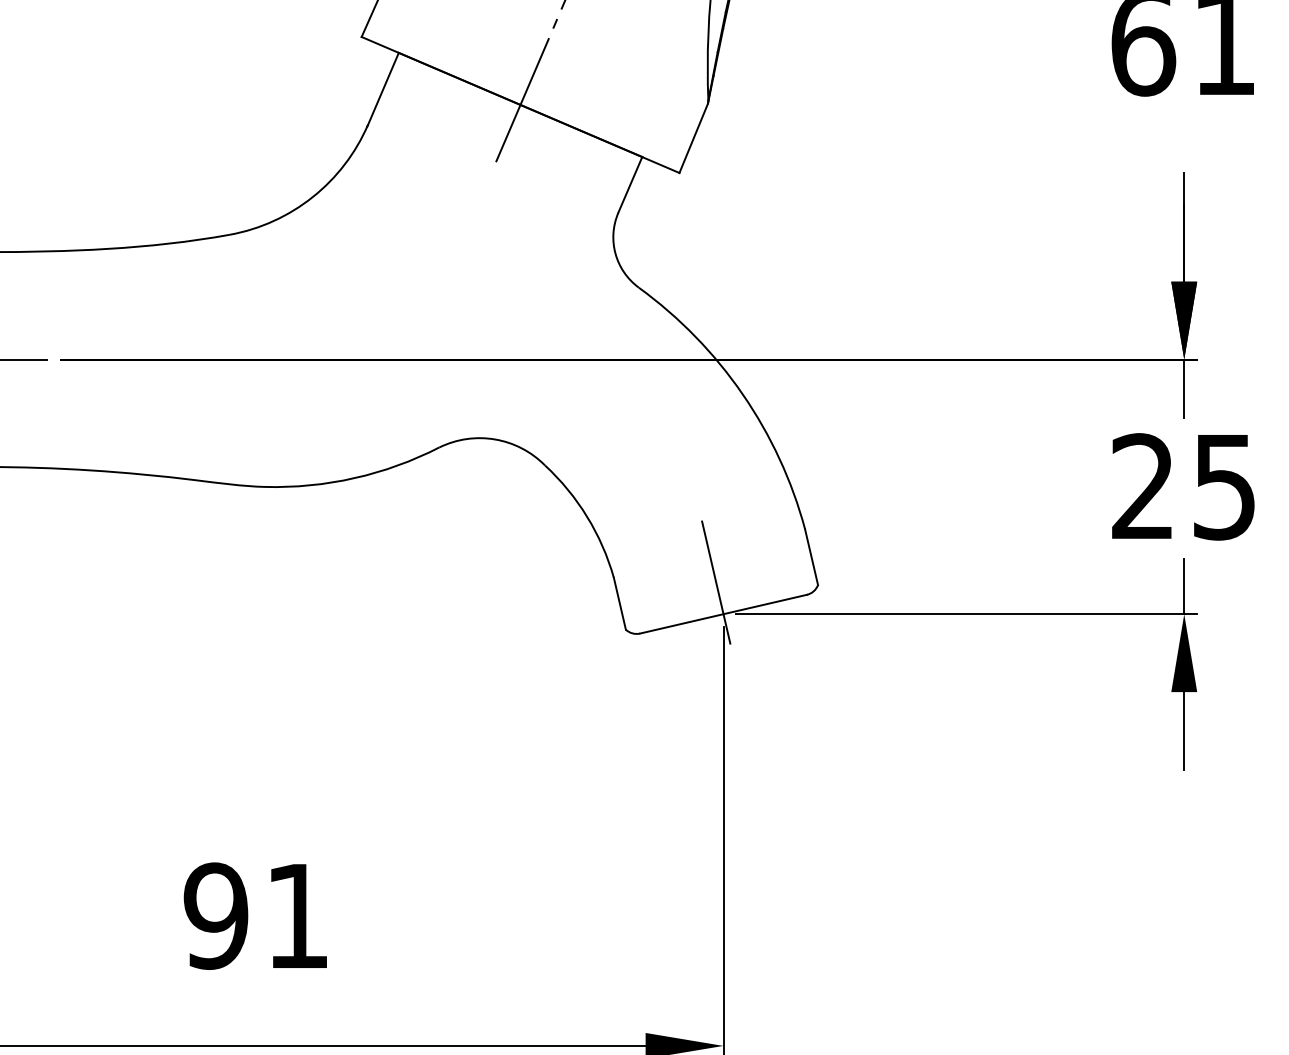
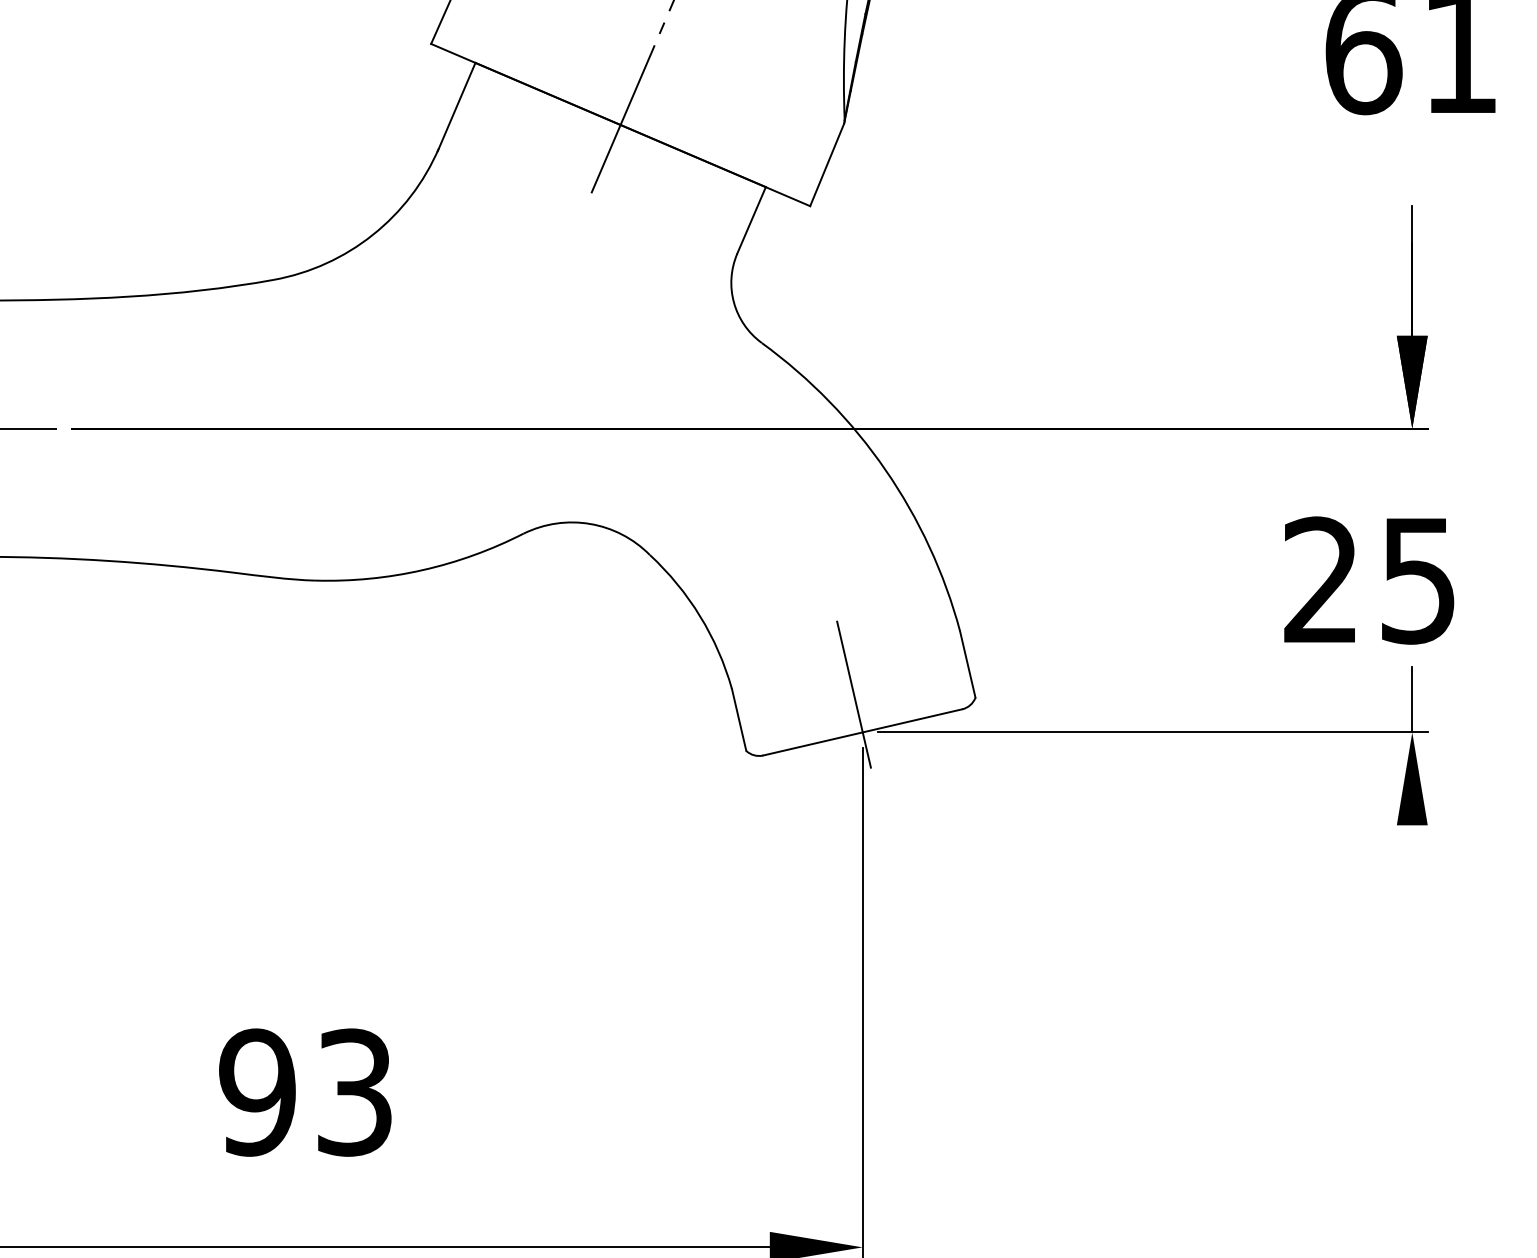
line: (1184, 388) -> (1412, 463), removed
text: (1183, 486) -> (1369, 580), moved
line: (1184, 730) -> (1412, 871), removed
text: (297, 916) -> (354, 1092), 91 -> 93

